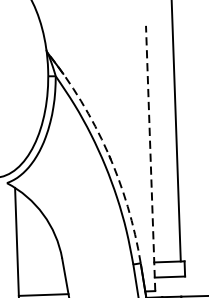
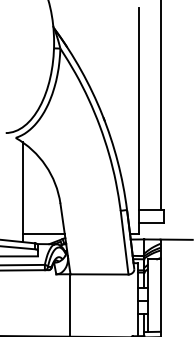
arc: (107, 152) -> (102, 114), dashed -> solid
line: (150, 158) -> (138, 121), dashed -> solid

